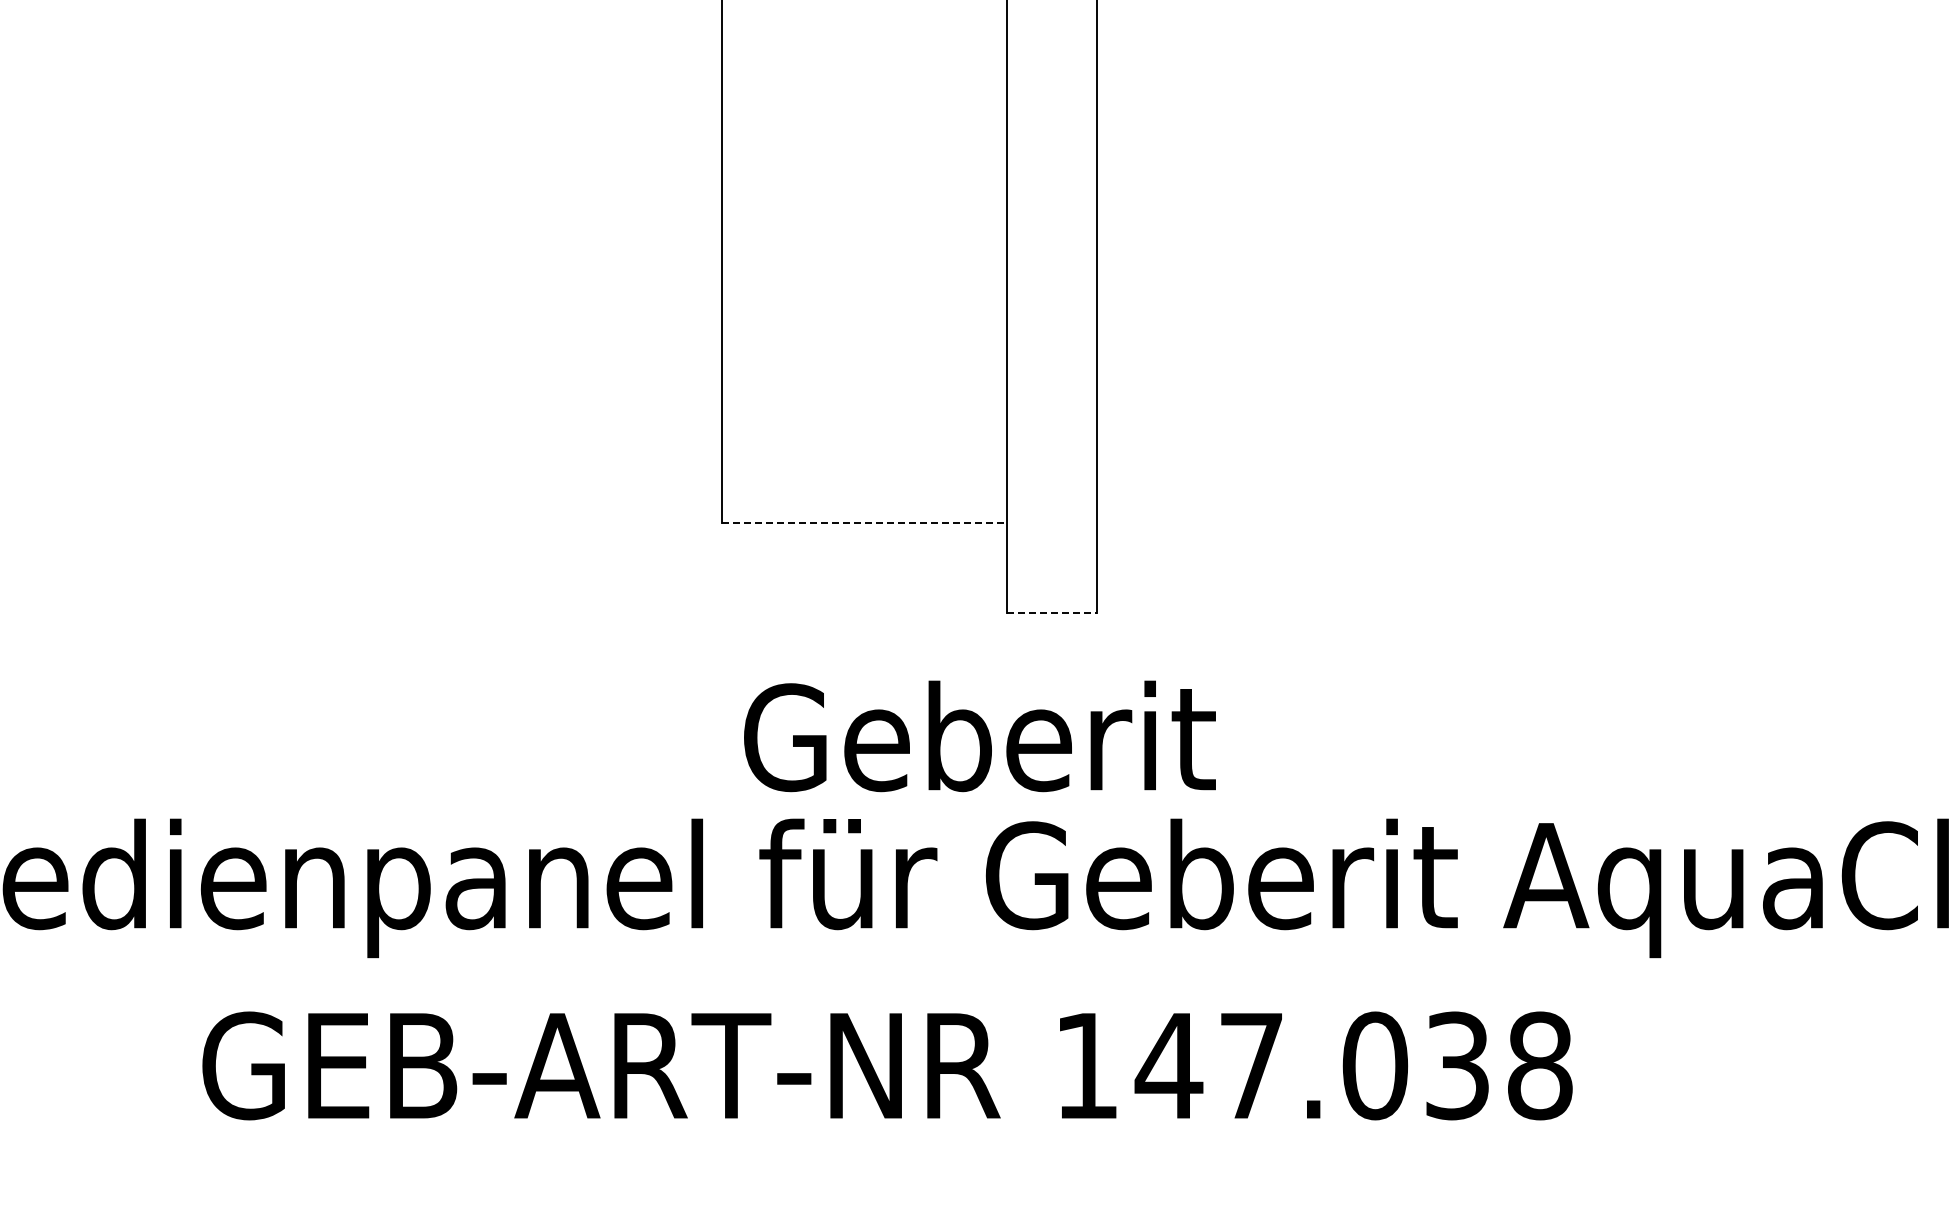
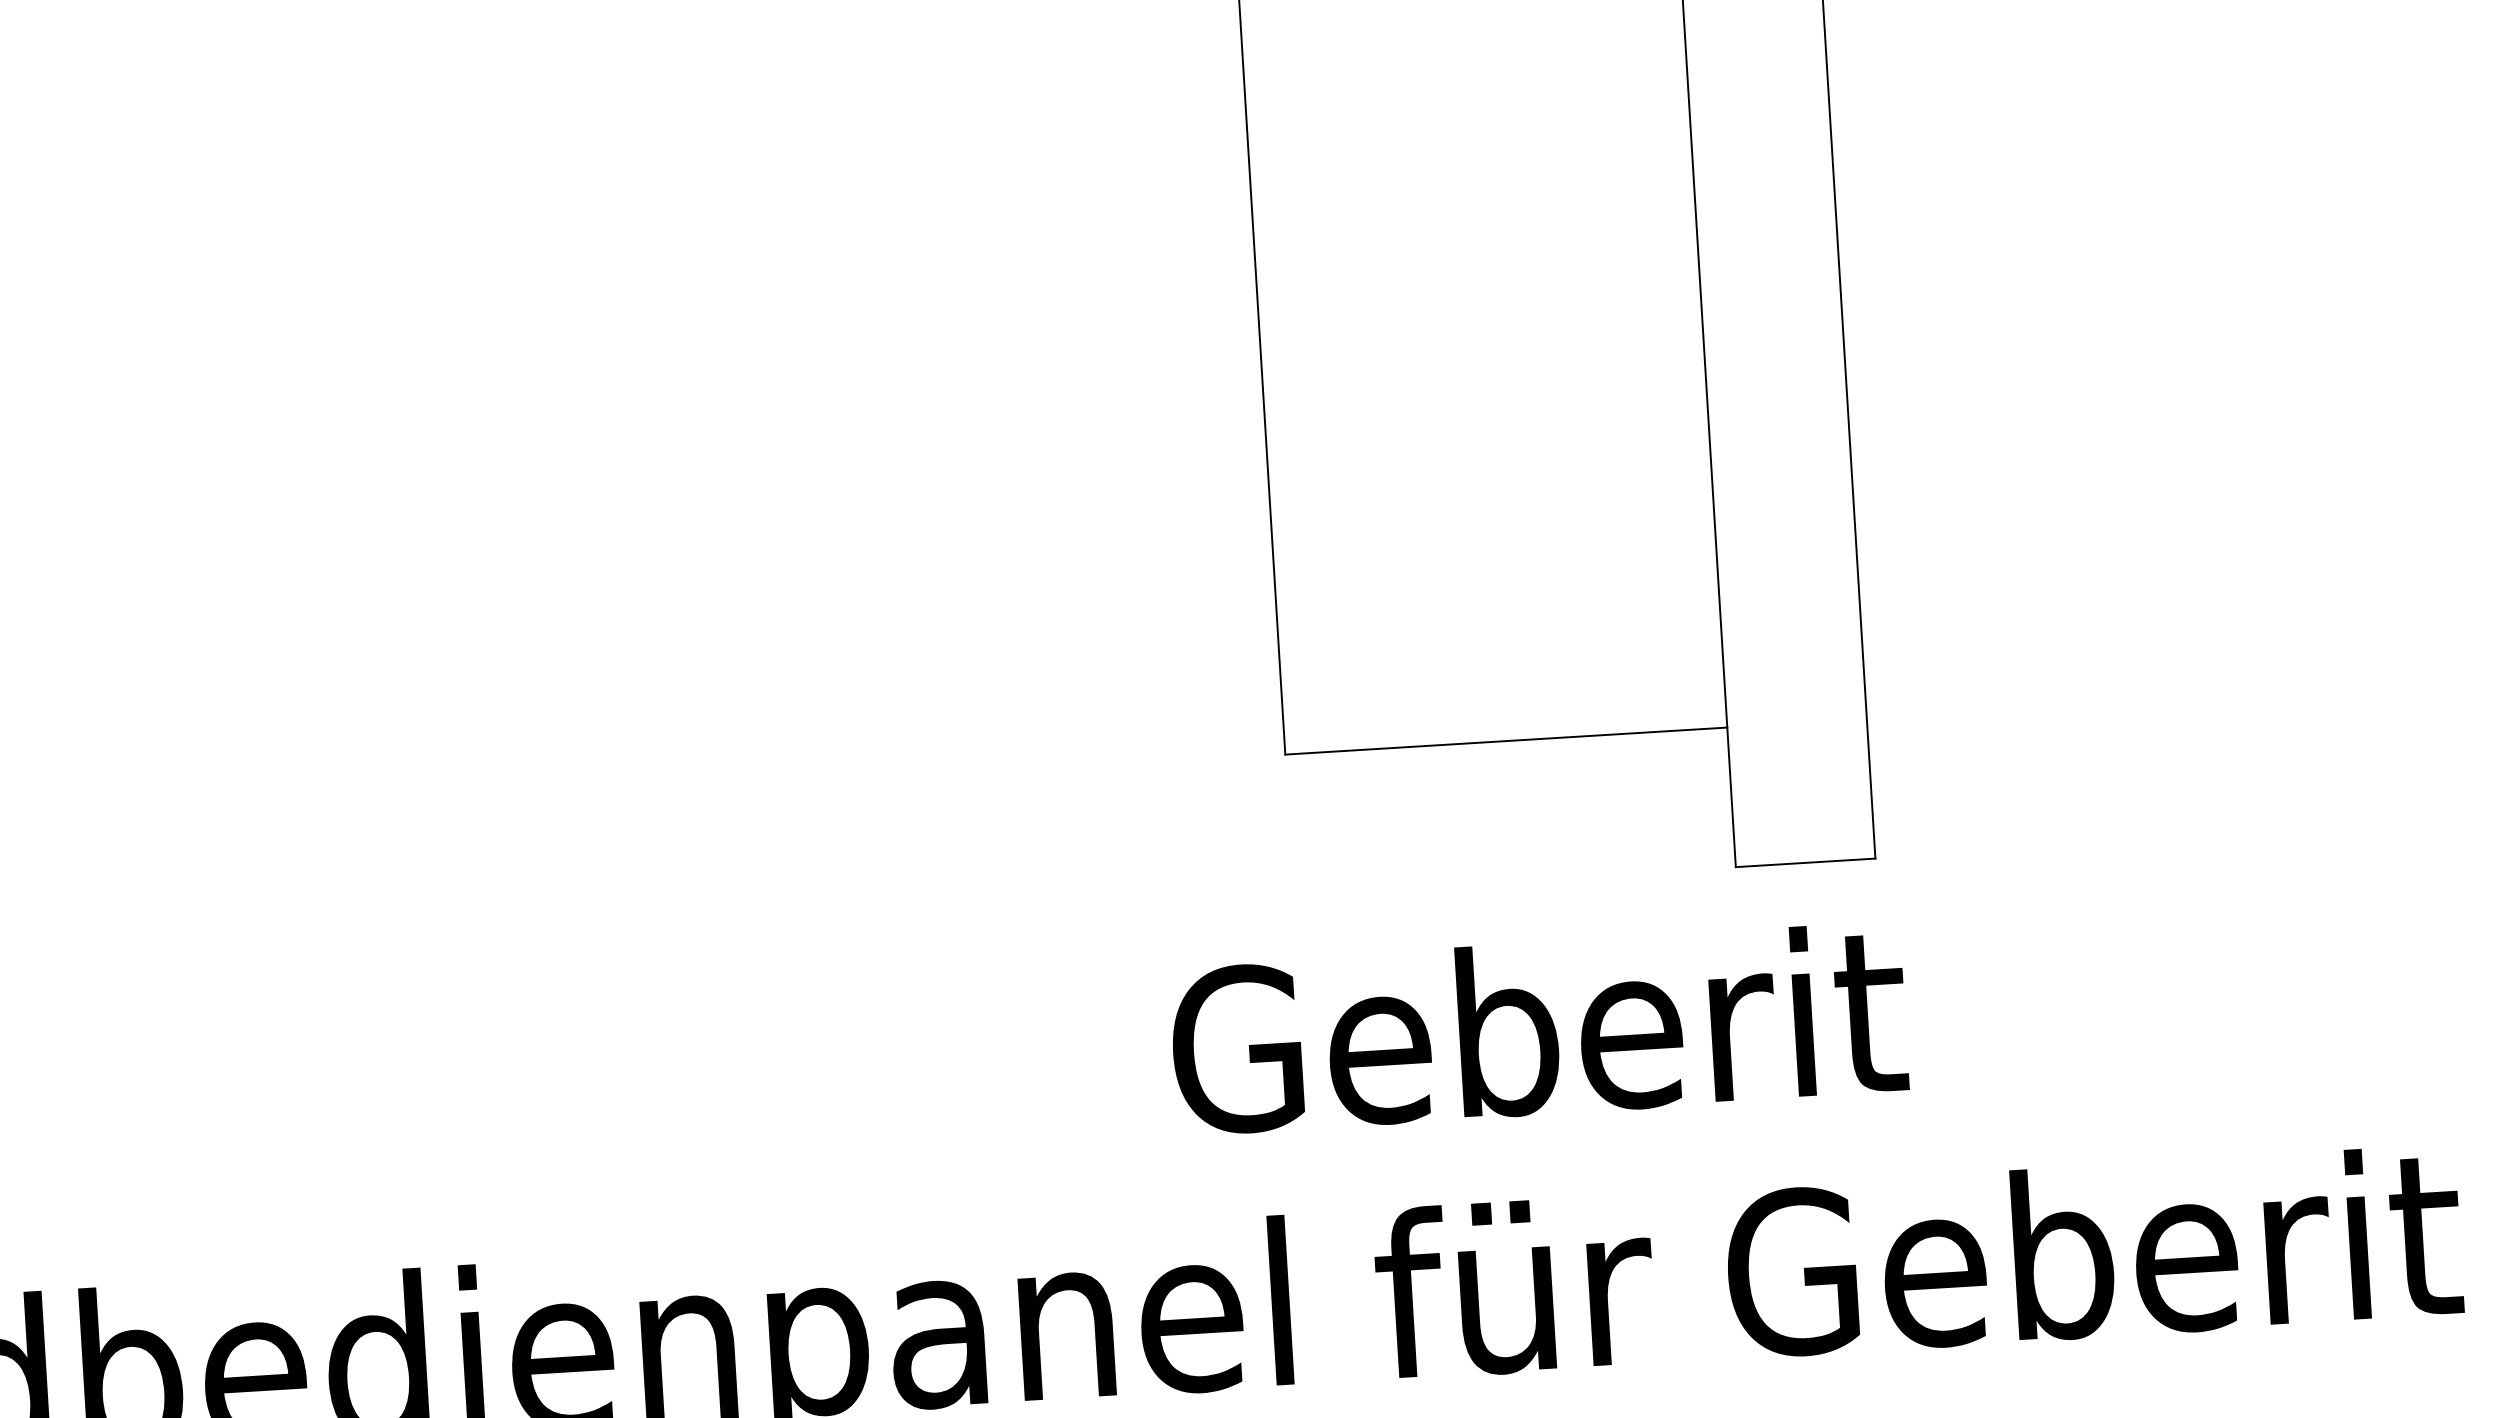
line: (864, 523) -> (1506, 741), dashed -> solid
line: (1052, 613) -> (1806, 863), dashed -> solid
text: (979, 736) -> (1538, 1029), moved

